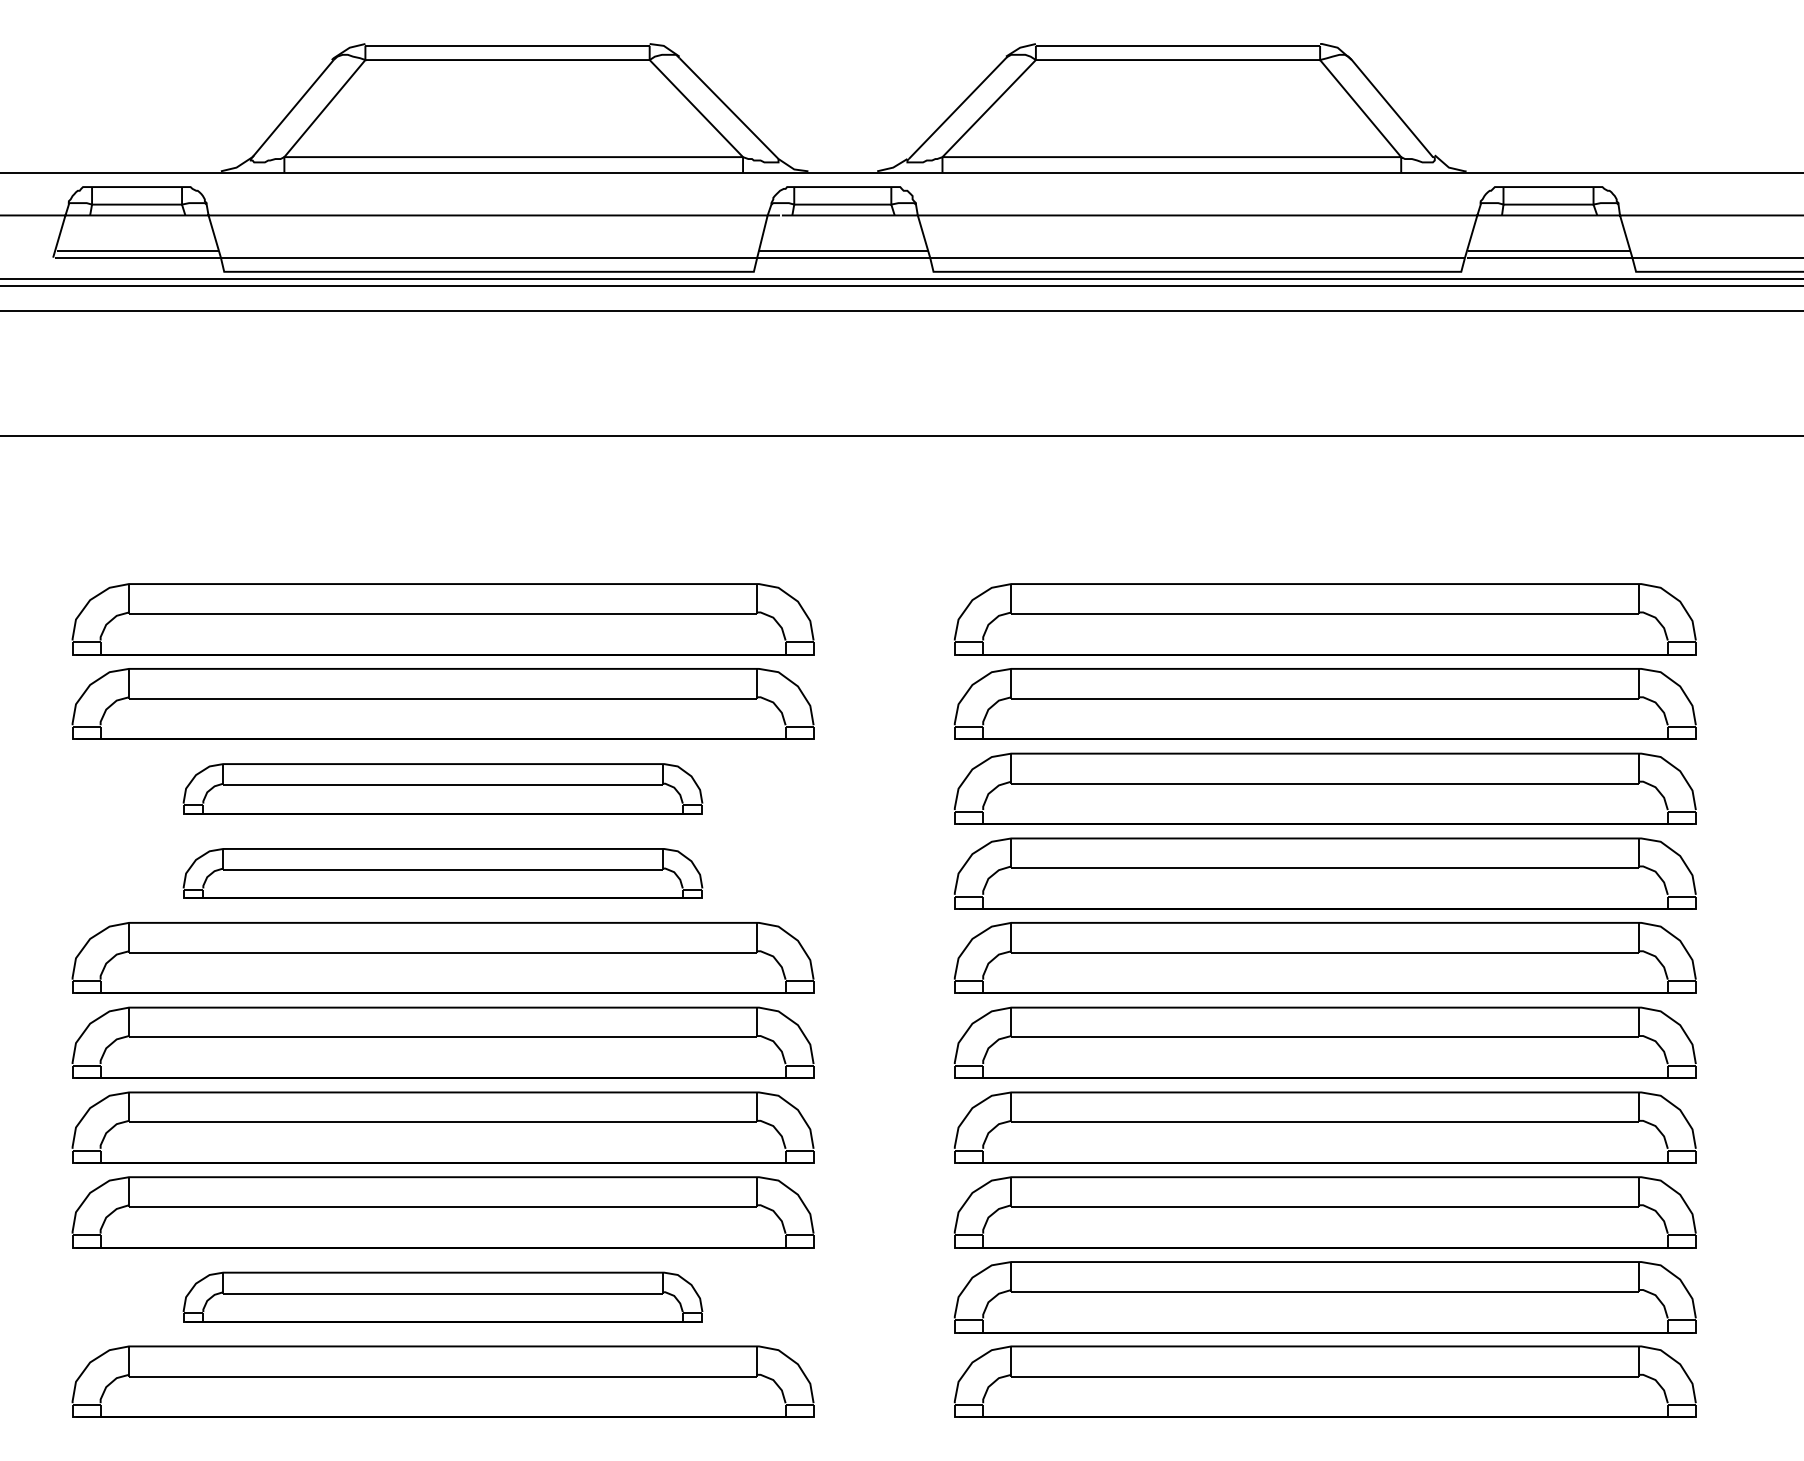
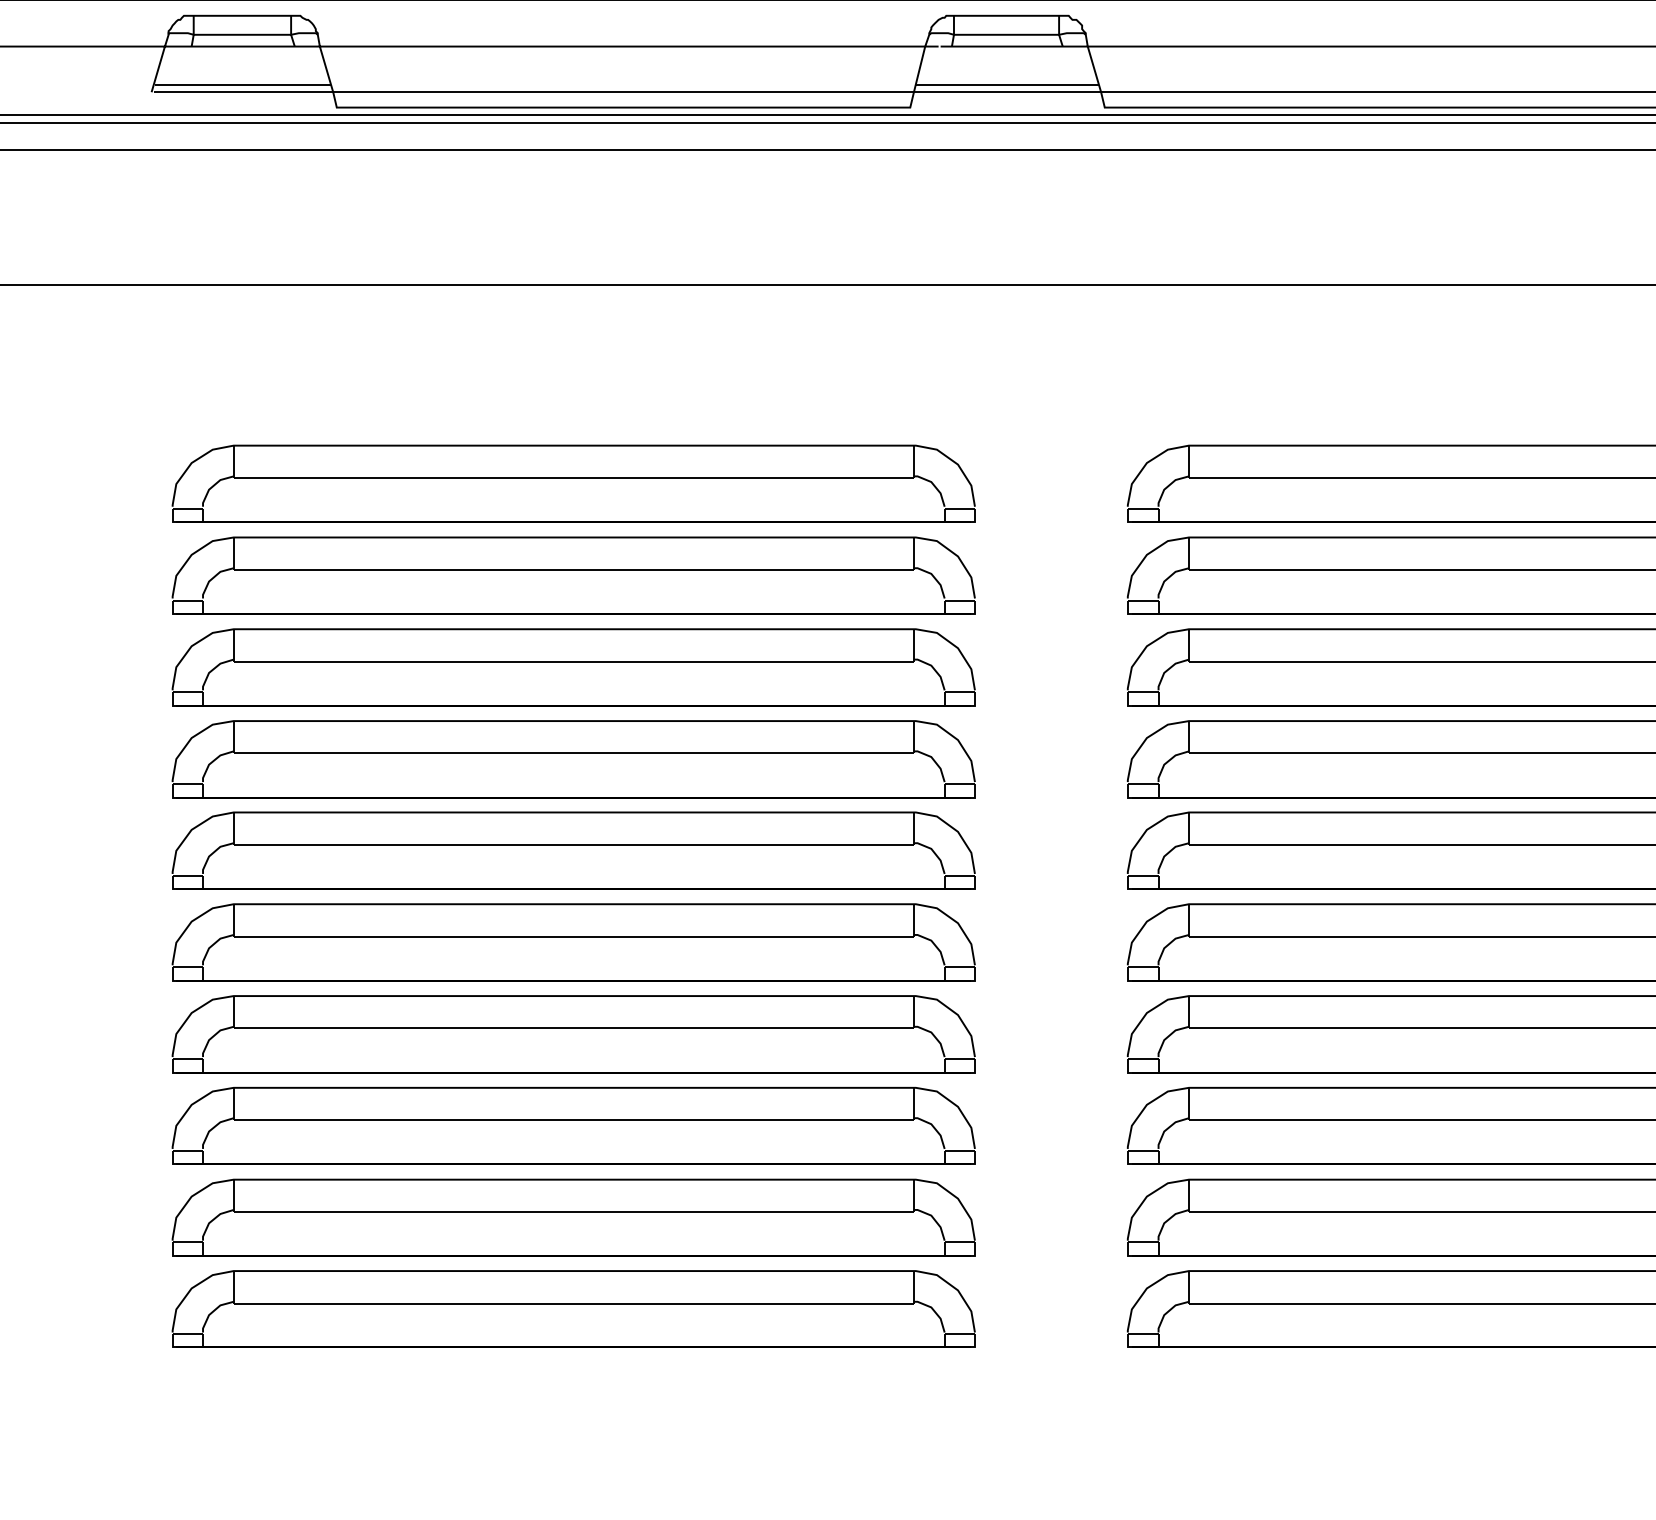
part: (442, 788) -> (573, 666), size x1.43
part: (442, 873) -> (573, 759), size x1.43
part: (442, 1297) -> (573, 1218), size x1.43

